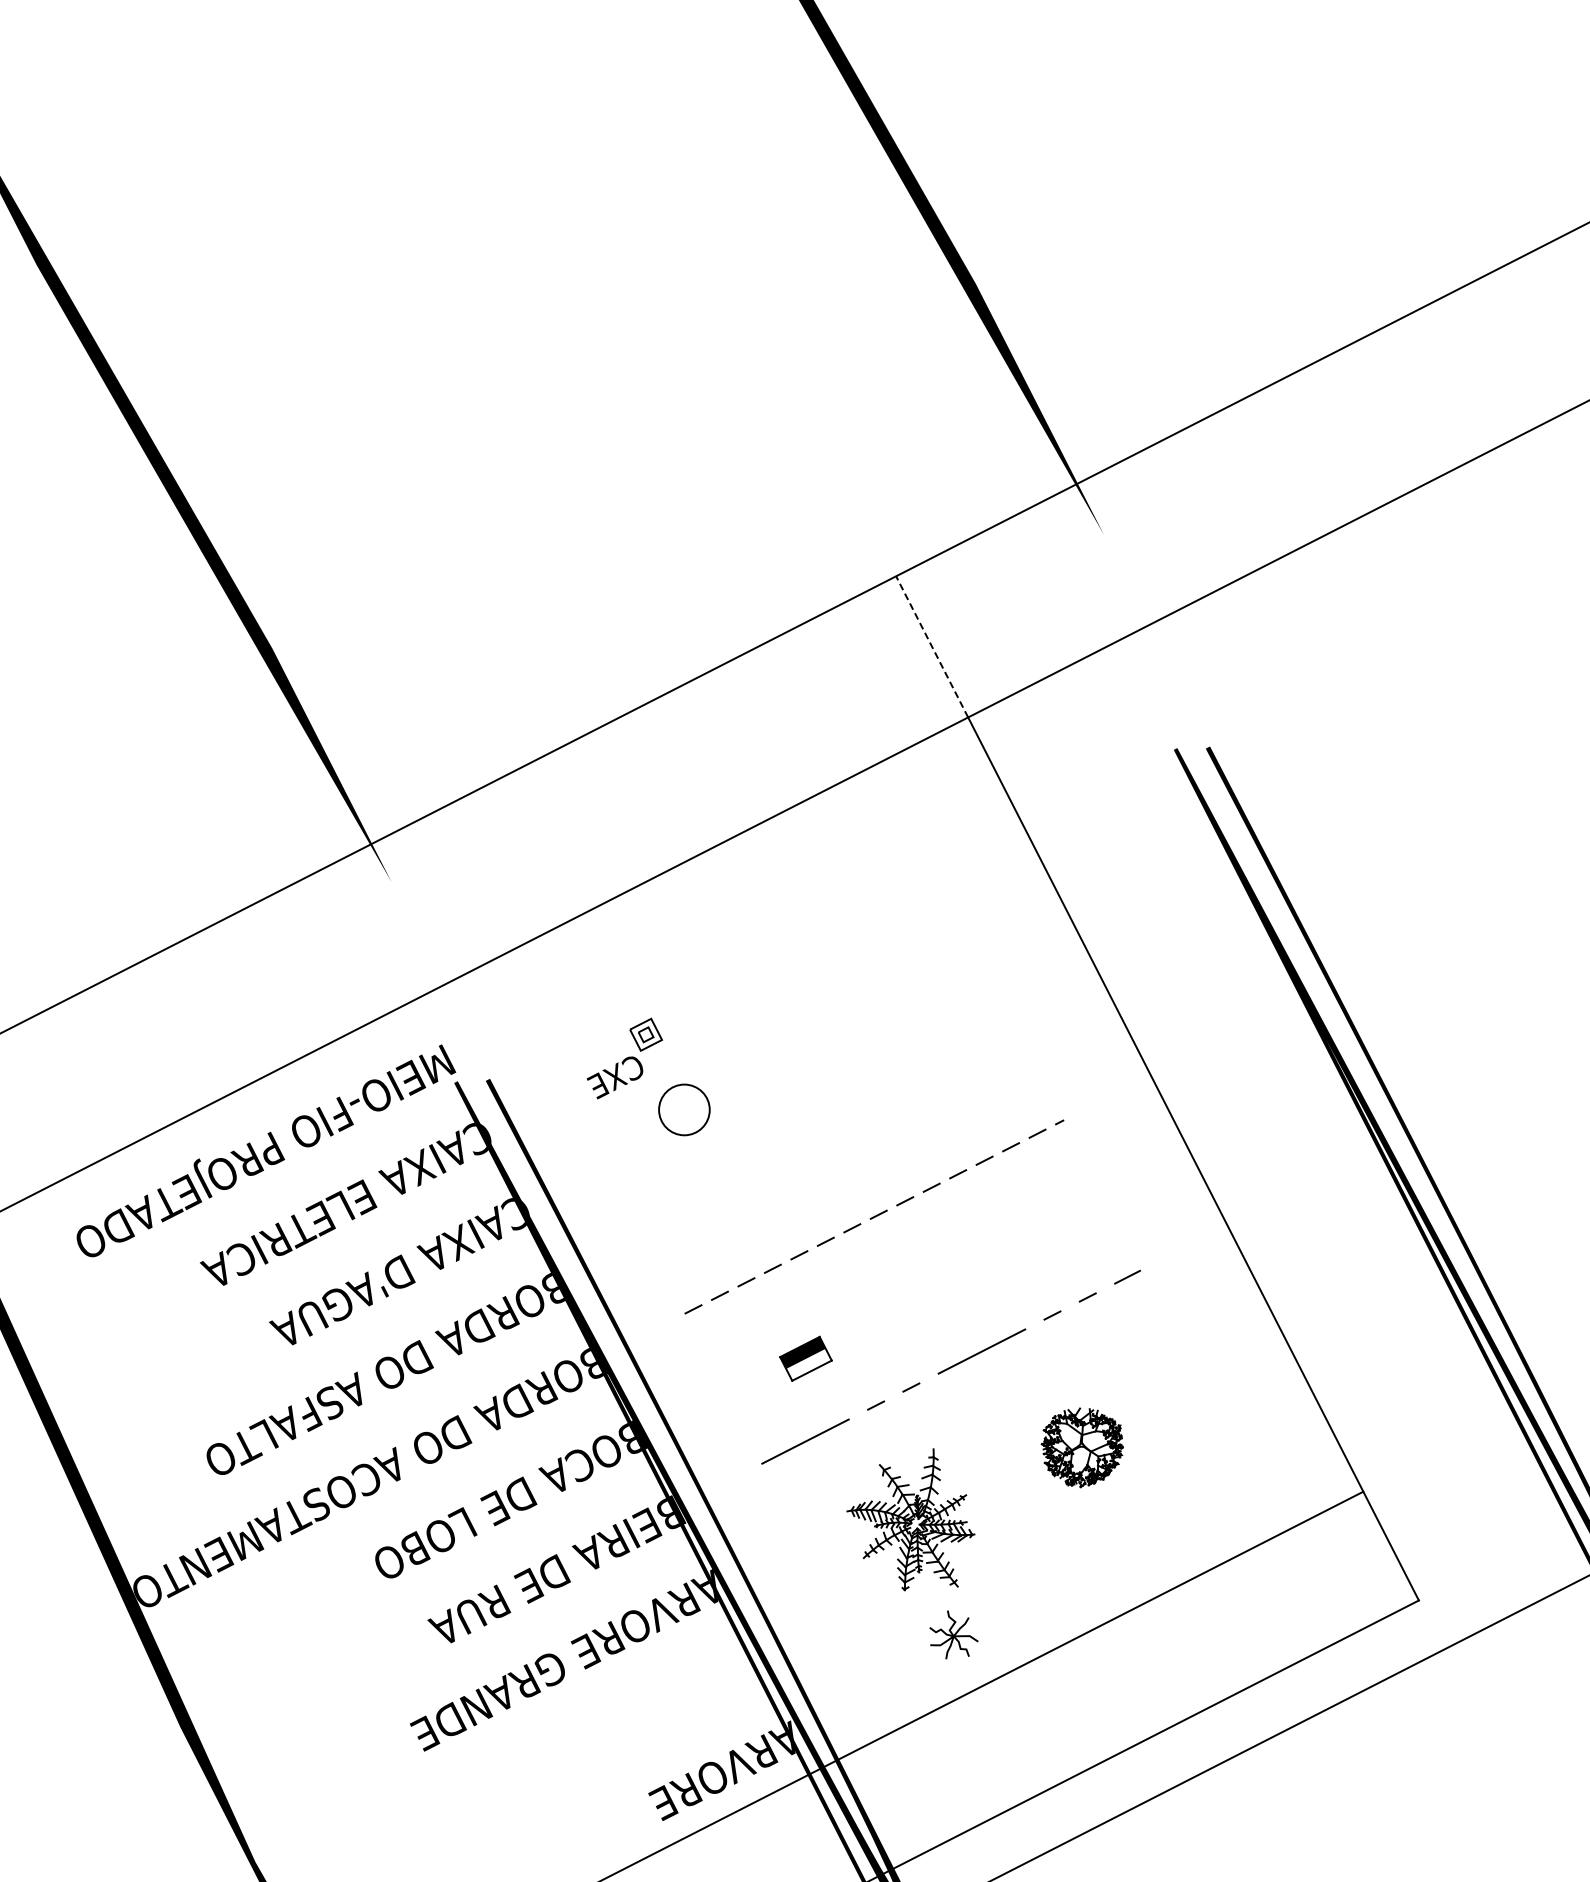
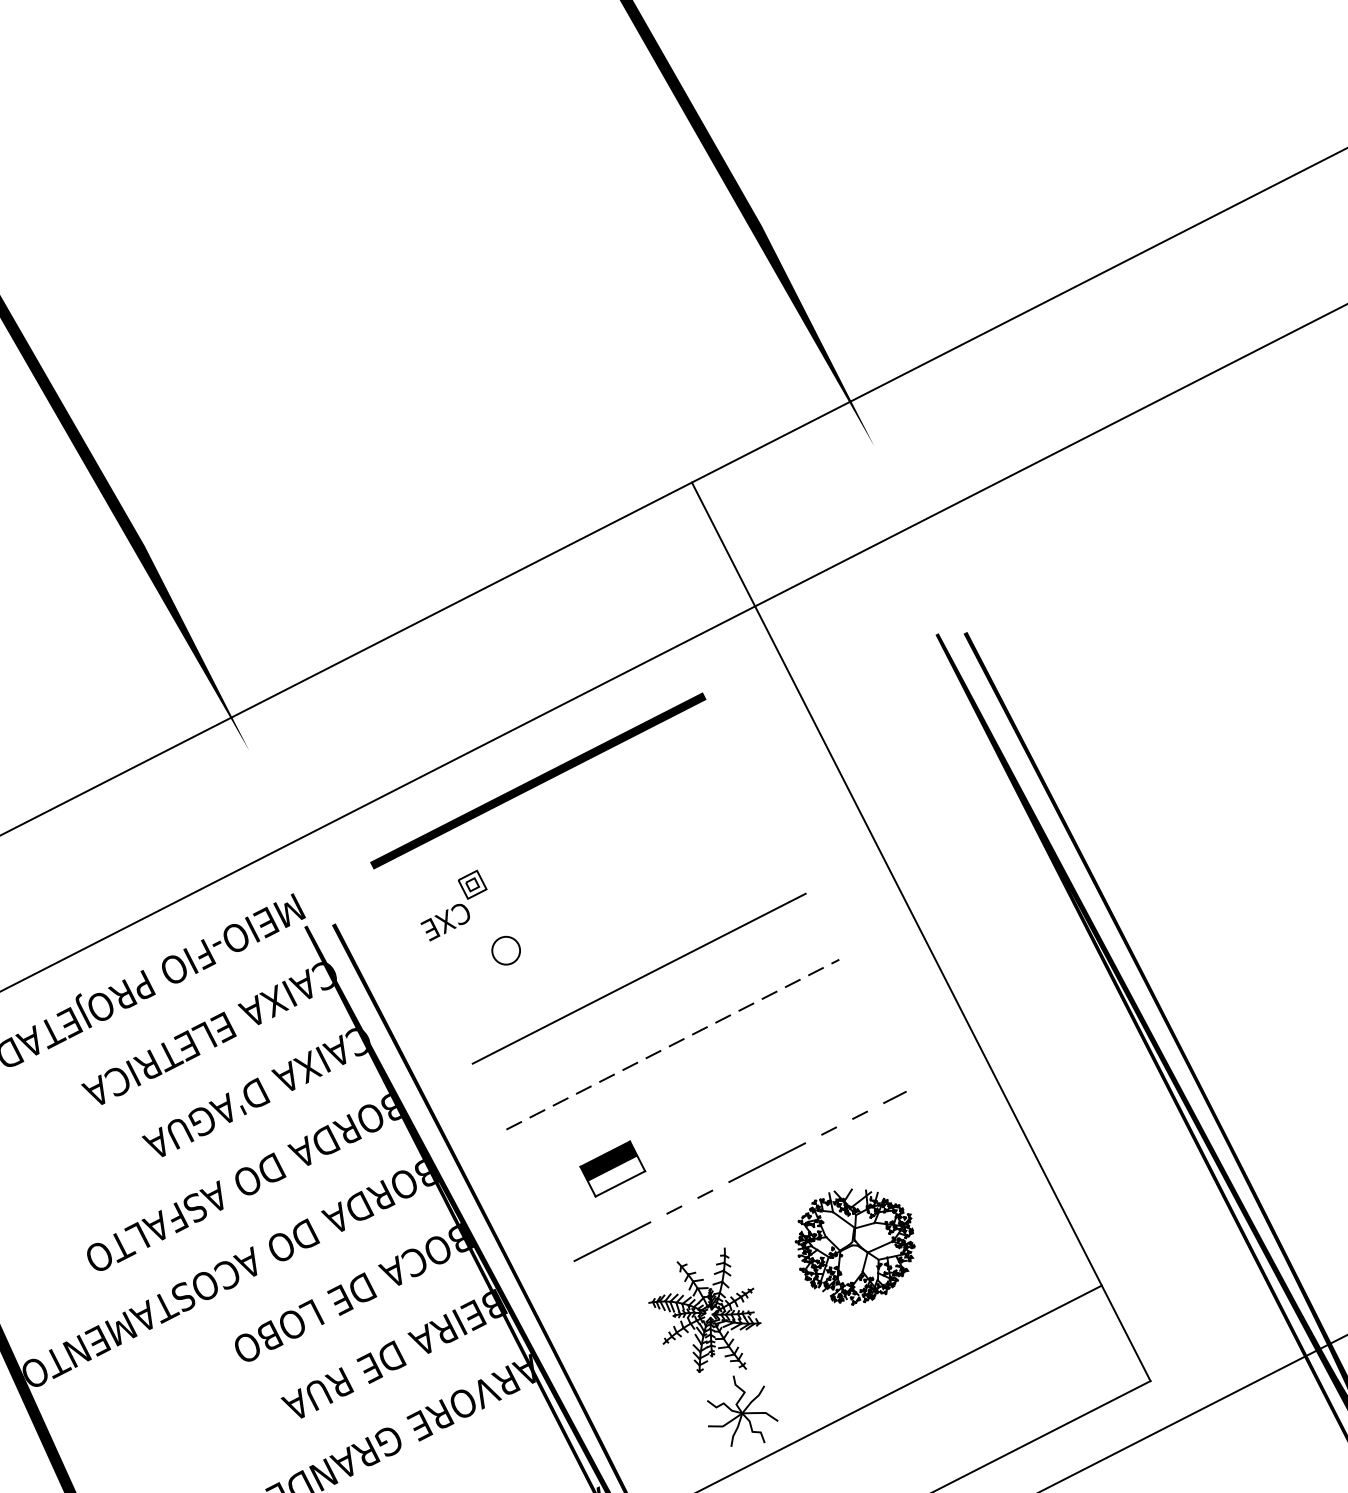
line: (931, 646) -> (722, 544), dashed -> solid
line: (720, 916) -> (537, 781), added
circle: (684, 1109) -> (506, 950), size x0.62
line: (835, 1141) -> (638, 978), added
part: (805, 1358) -> (612, 1168), size x1.43
part: (1082, 1447) -> (855, 1246), size x1.67
part: (953, 1634) -> (742, 1410), size x1.67

